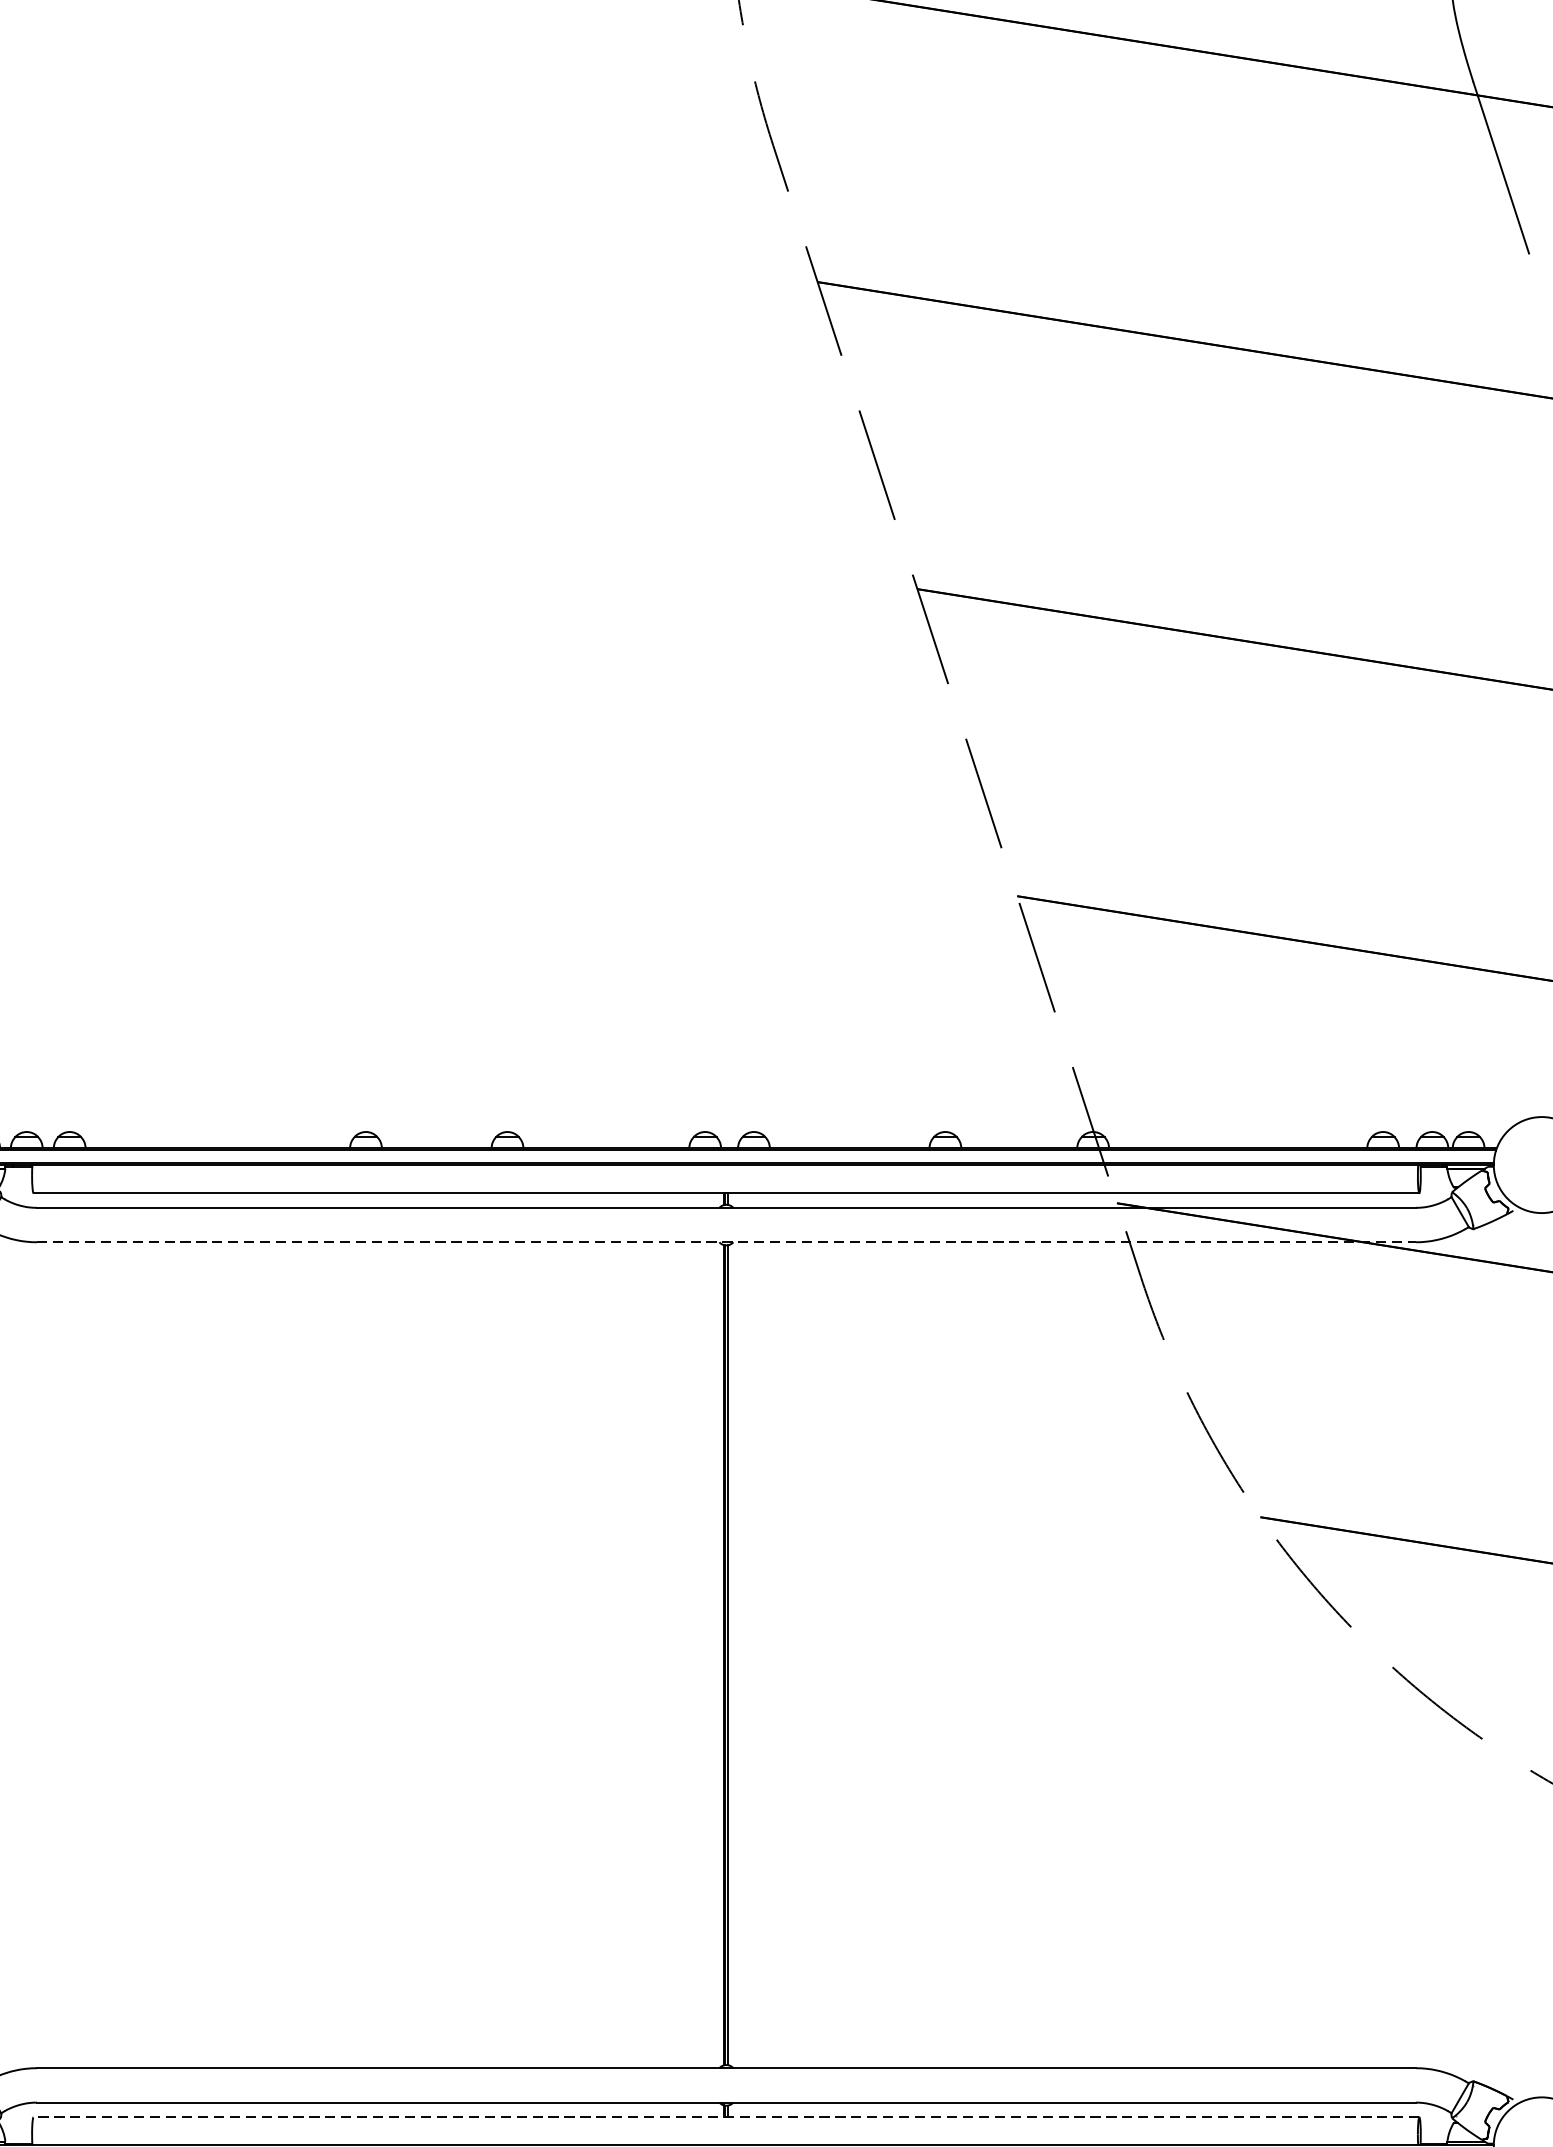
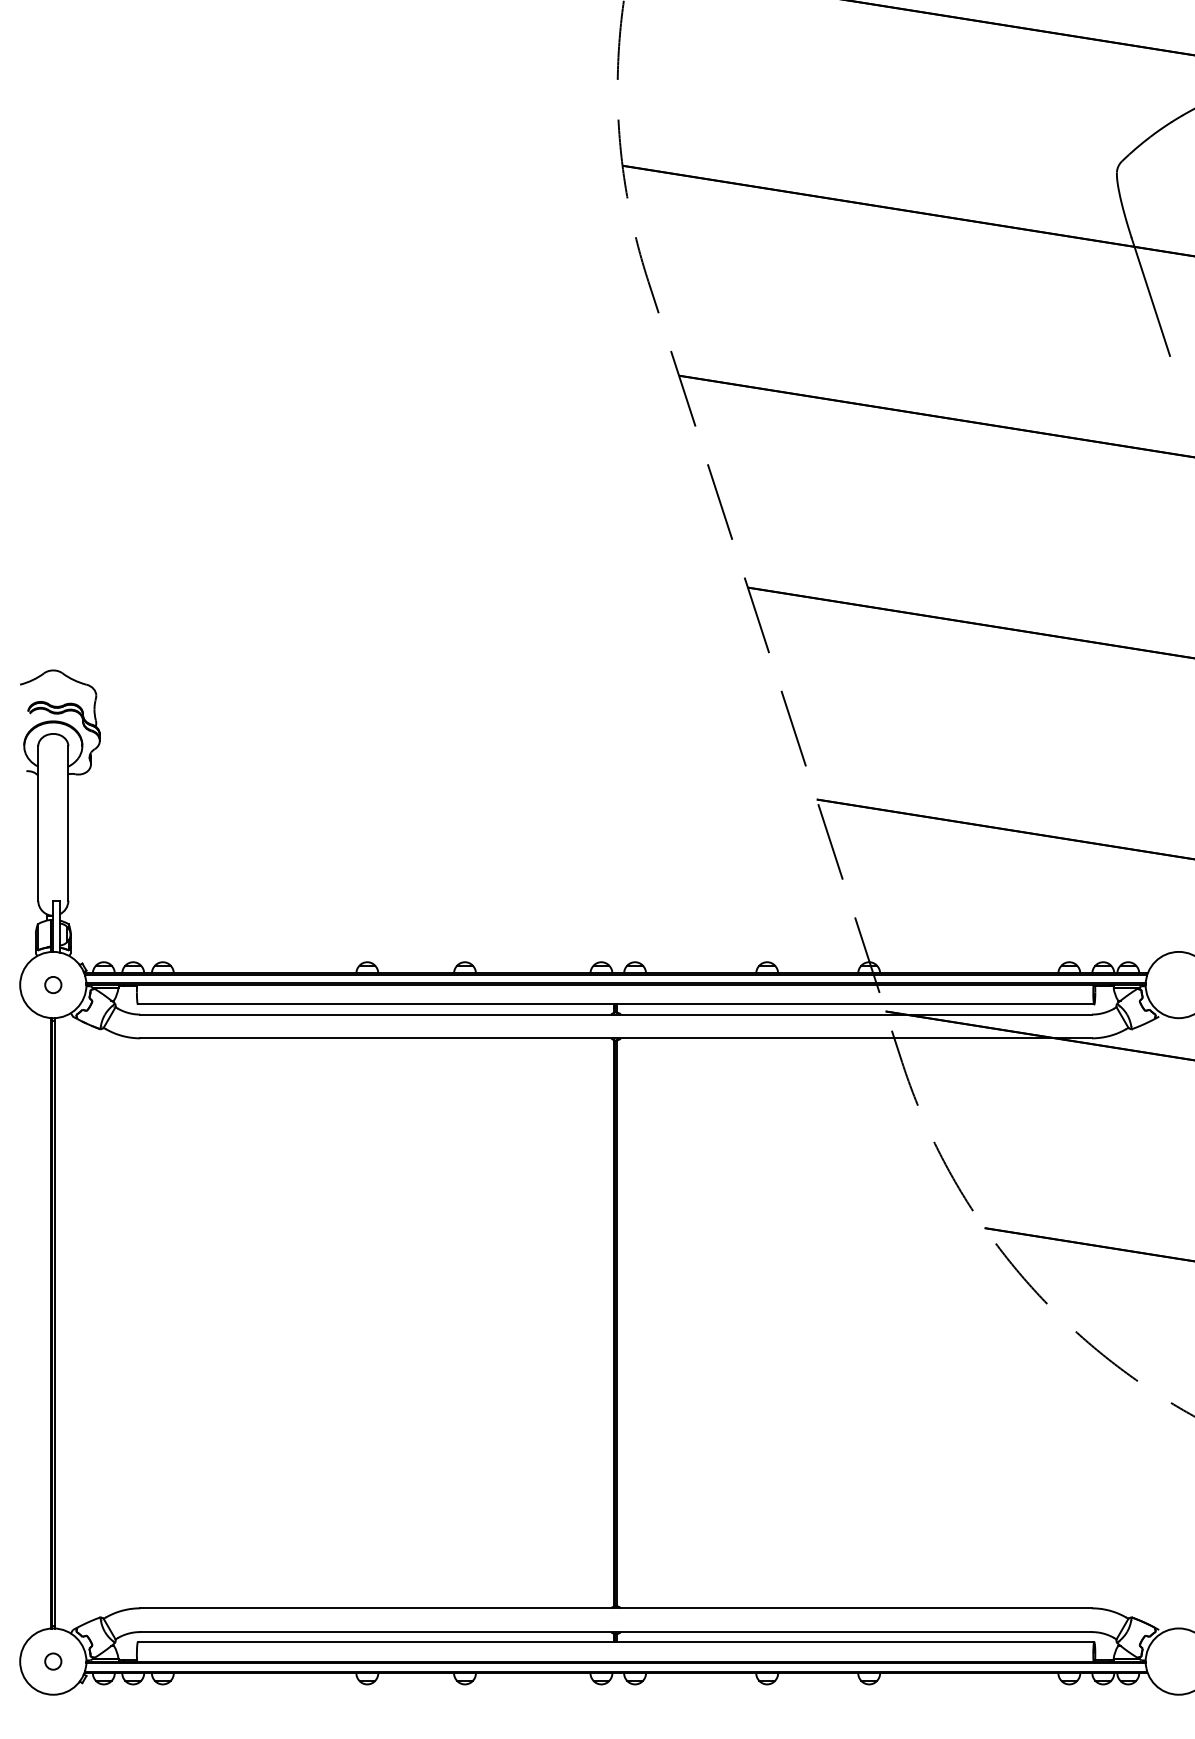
line: (727, 1242) -> (616, 1038), dashed -> solid
line: (725, 2117) -> (615, 1642), dashed -> solid

